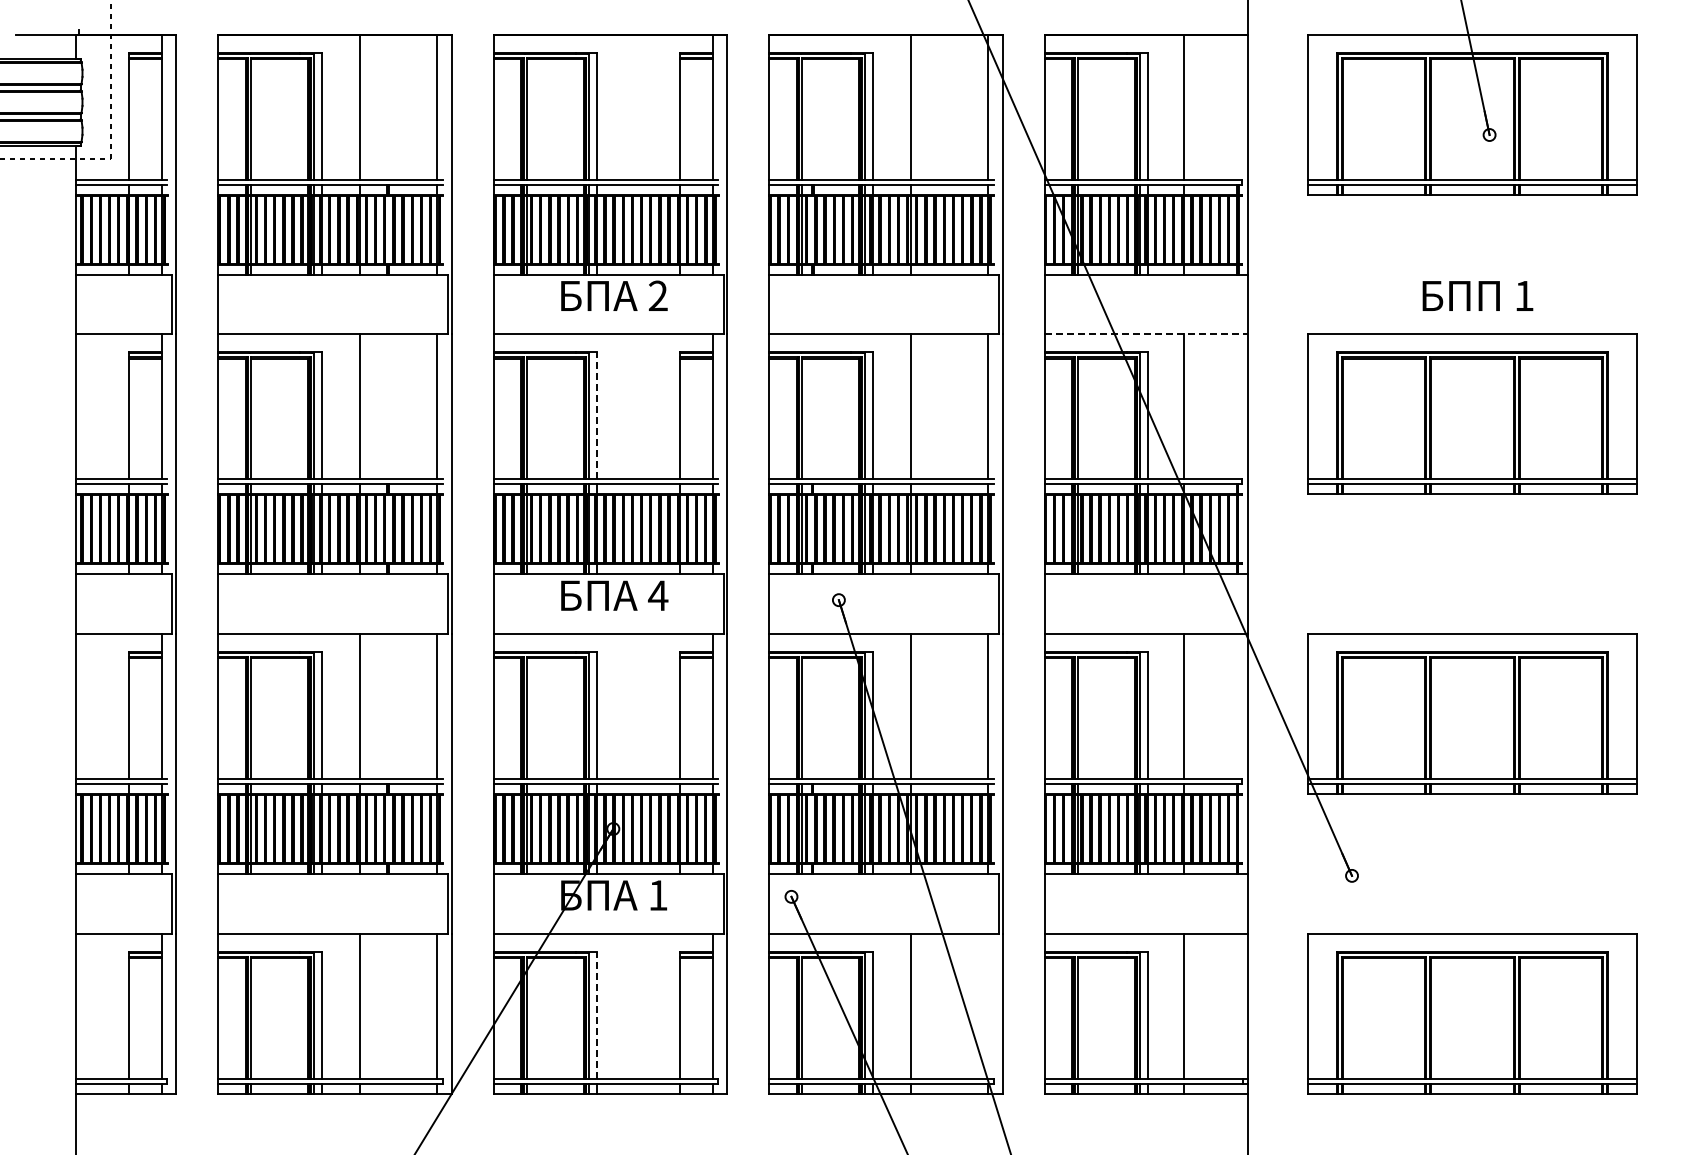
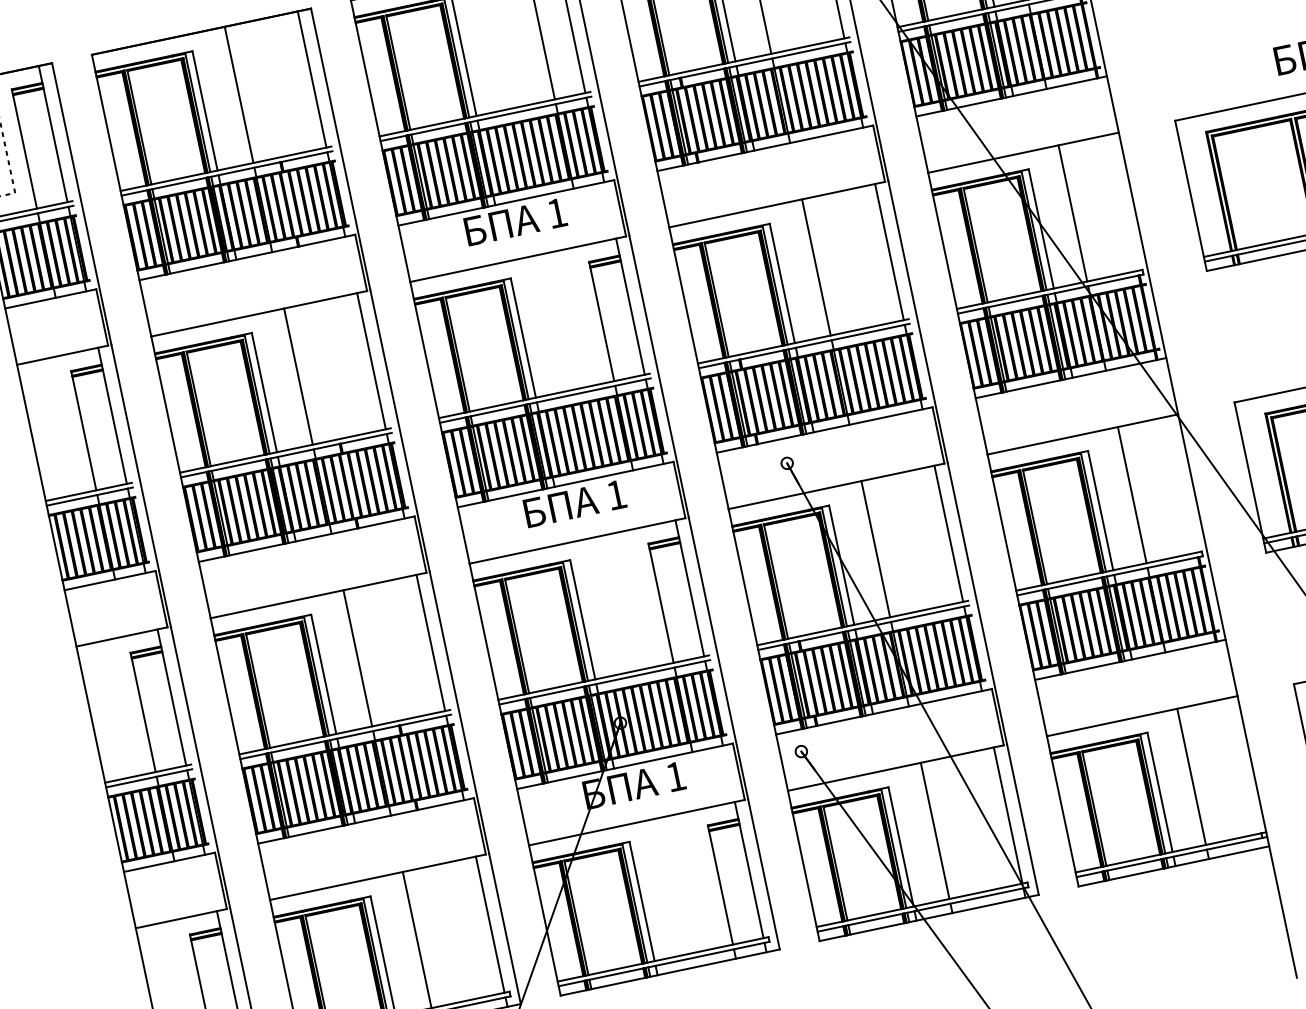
text: (657, 295) -> (556, 212), 2 -> 1
line: (1146, 334) -> (1023, 152), dashed -> solid
line: (597, 415) -> (523, 337), dashed -> solid
text: (658, 595) -> (616, 494), 4 -> 1
line: (988, 1005) -> (1008, 814), added
line: (597, 1014) -> (642, 900), dashed -> solid

